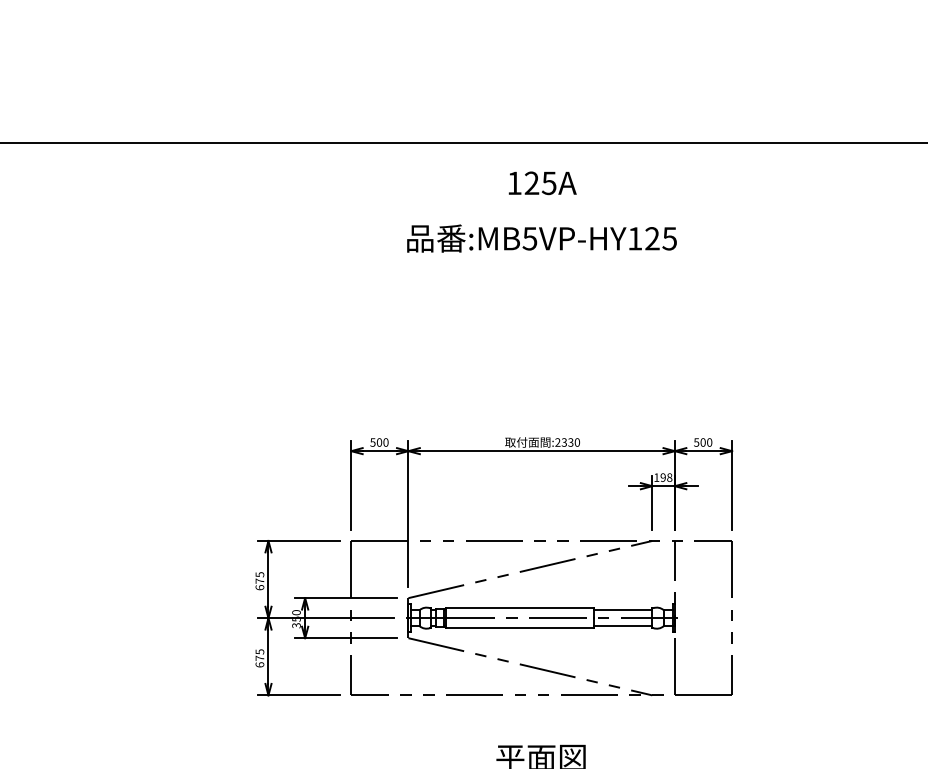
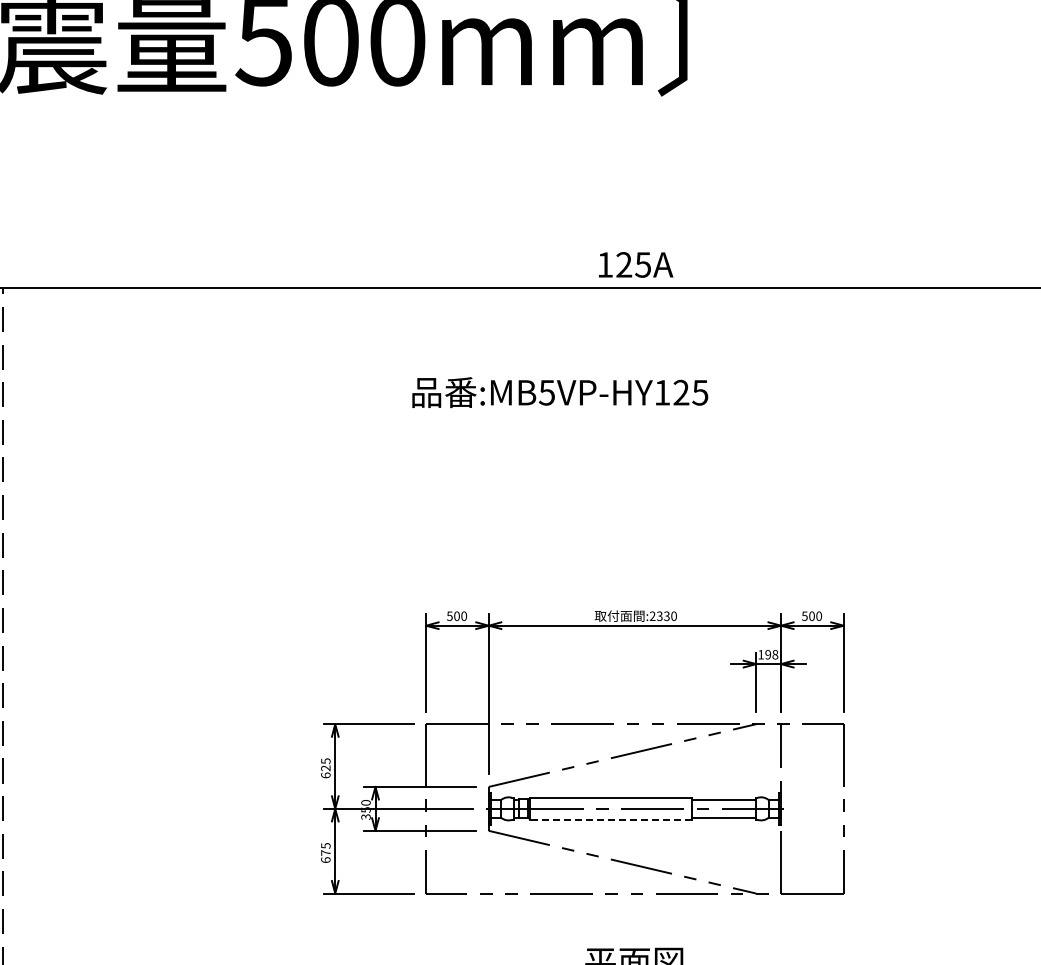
text: (543, 182) -> (636, 264), moved
text: (542, 238) -> (560, 392), moved
text: (259, 581) -> (325, 768), 675 -> 625
line: (519, 628) -> (610, 820), solid -> dashed

